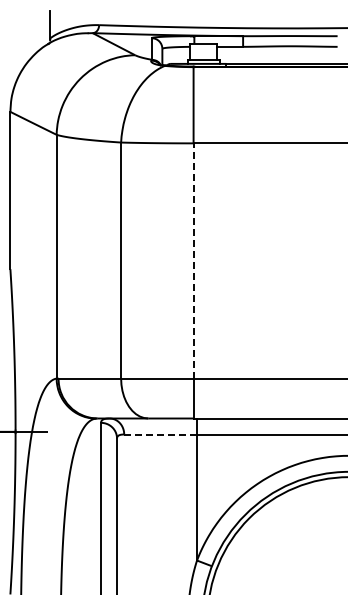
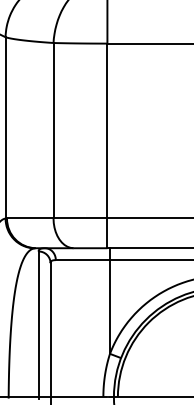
line: (193, 260) -> (107, 130), dashed -> solid
line: (161, 434) -> (83, 260), dashed -> solid

